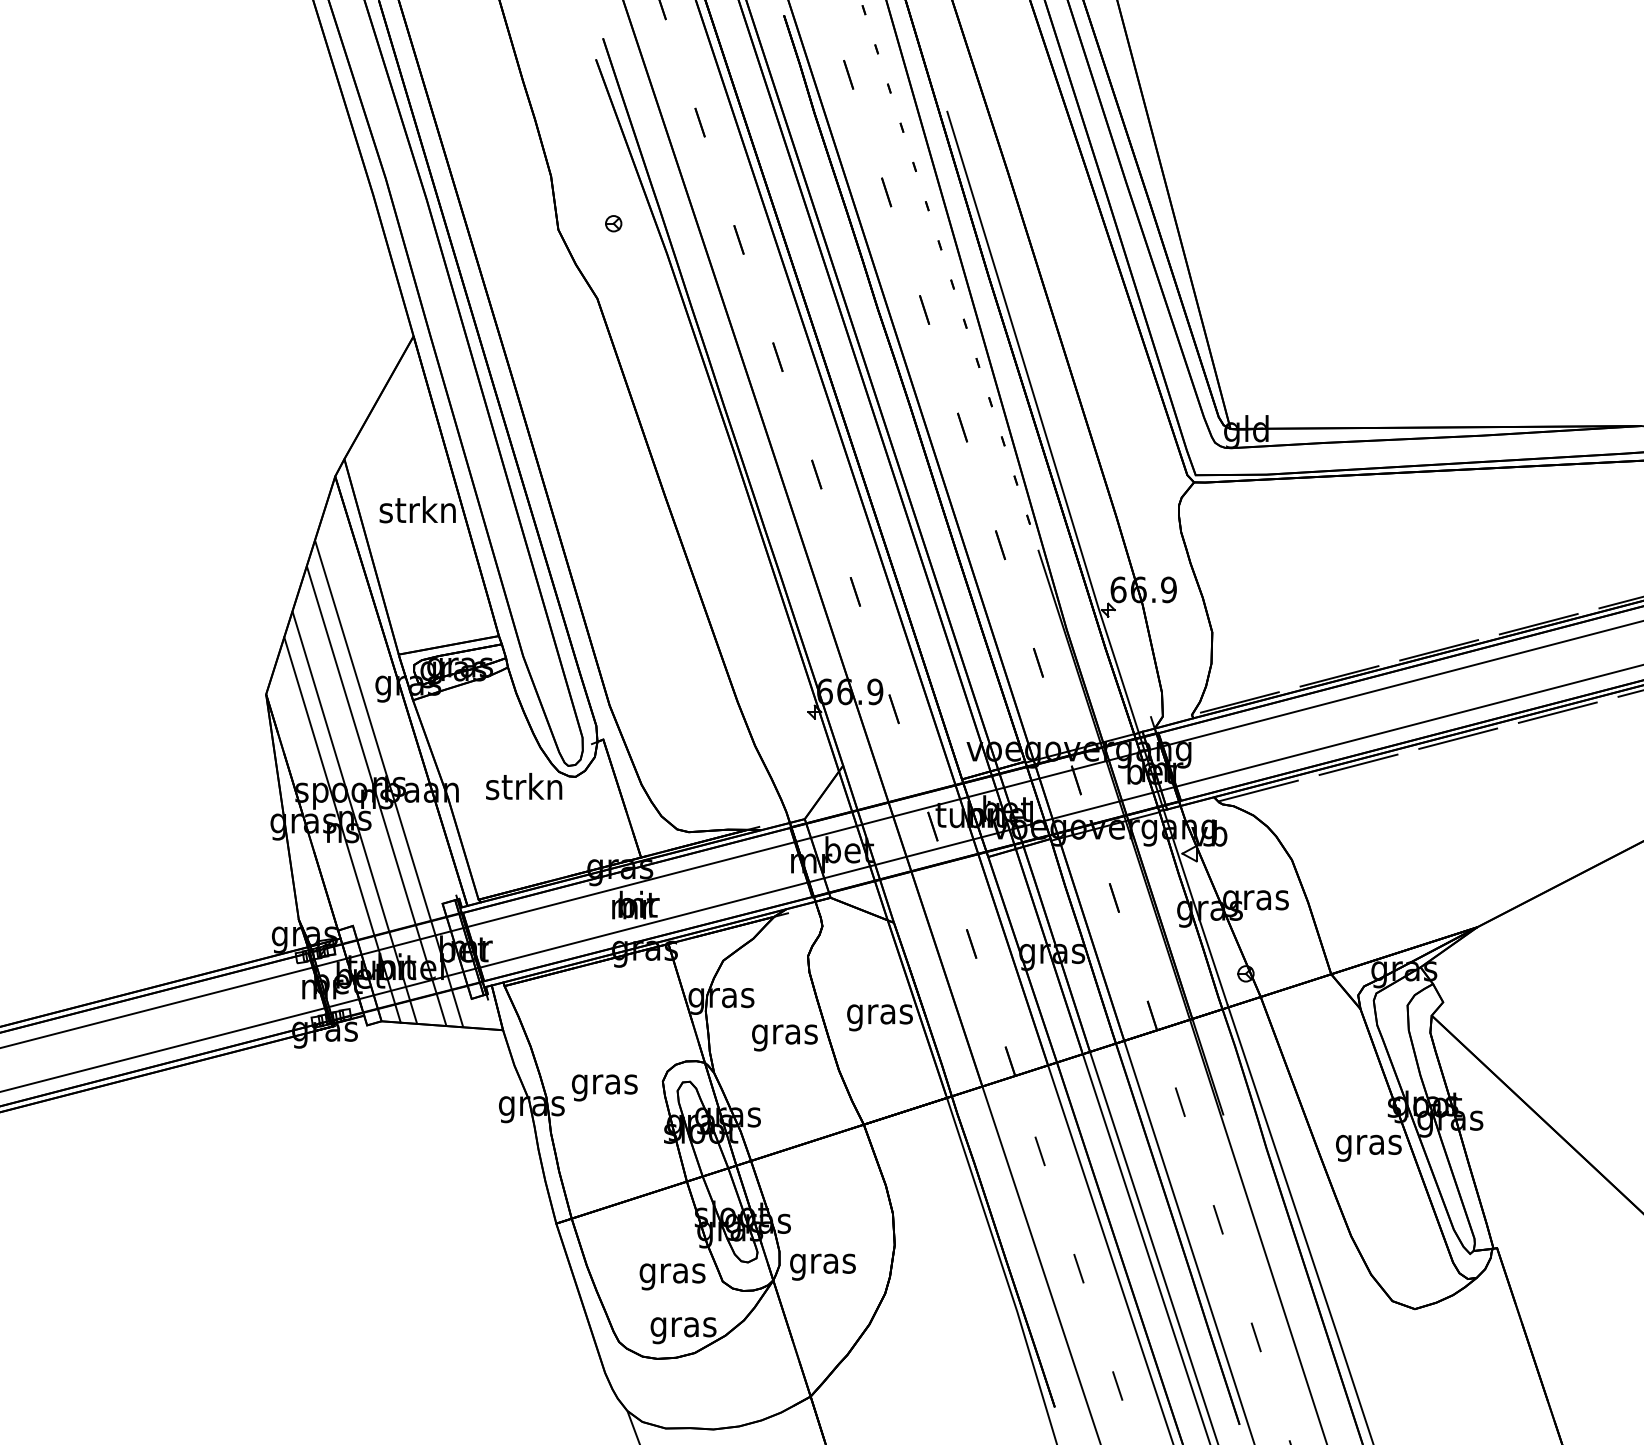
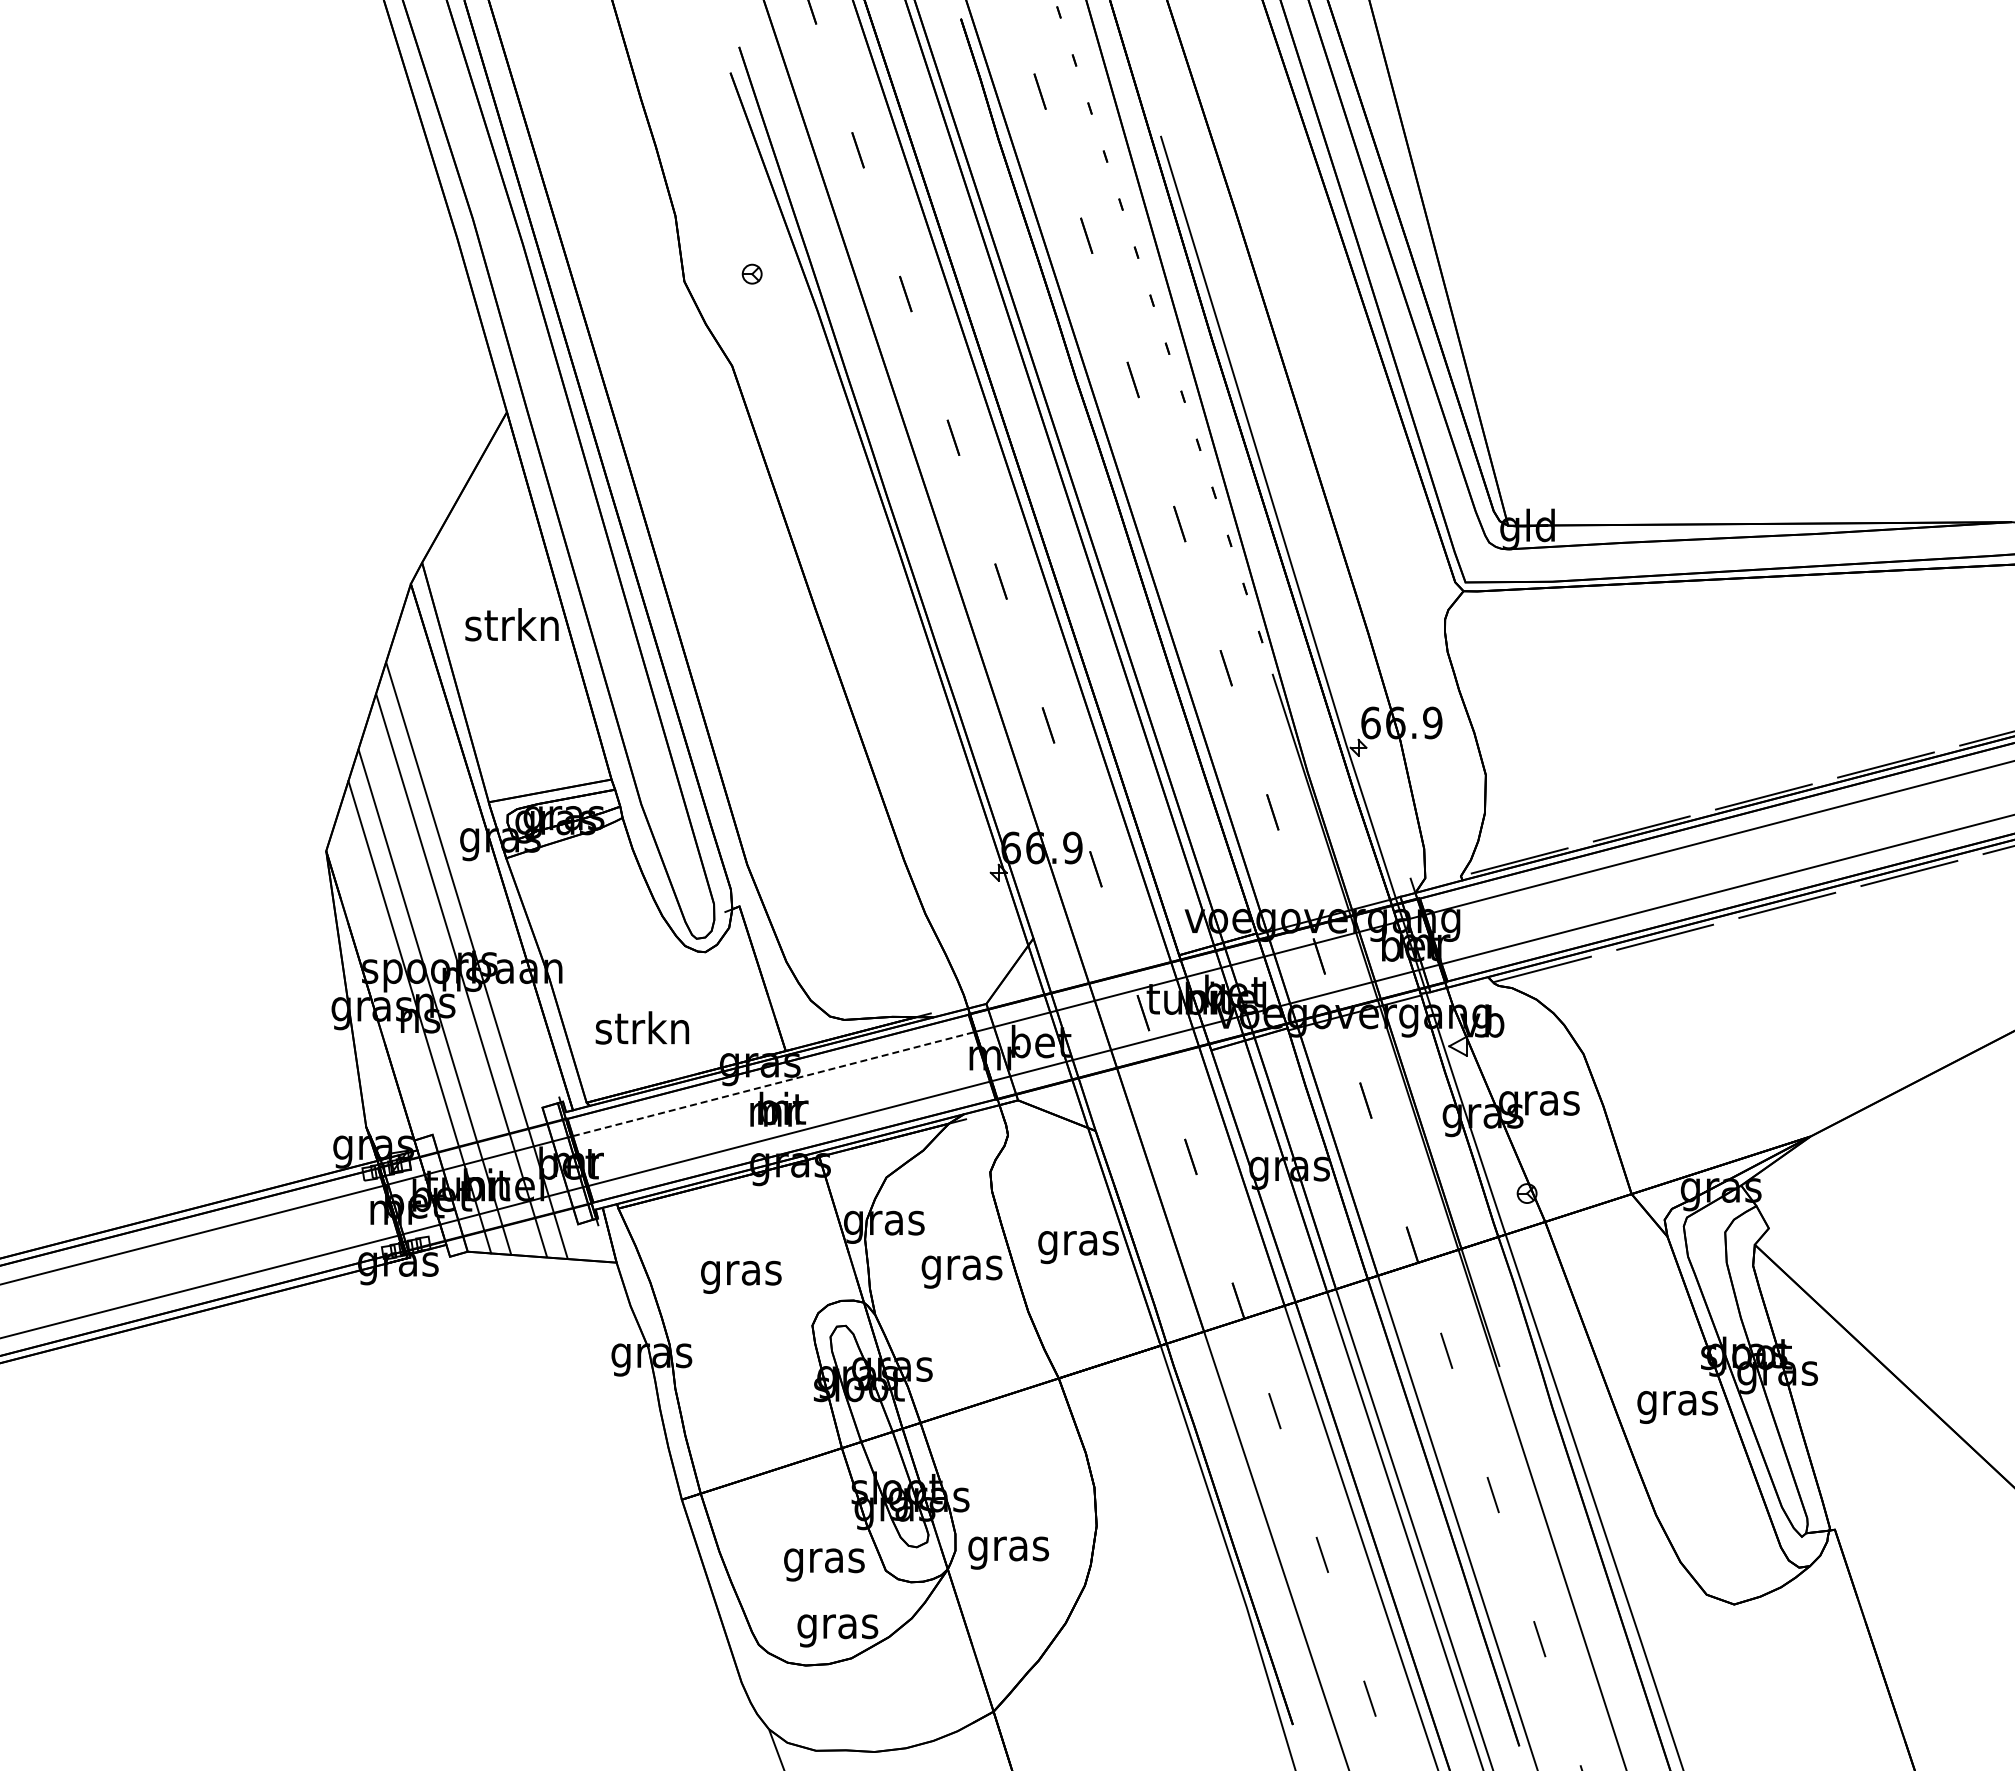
text: (524, 786) -> (642, 1027), moved
line: (631, 884) -> (774, 1084), solid -> dashed
text: (604, 1087) -> (741, 1276), moved

